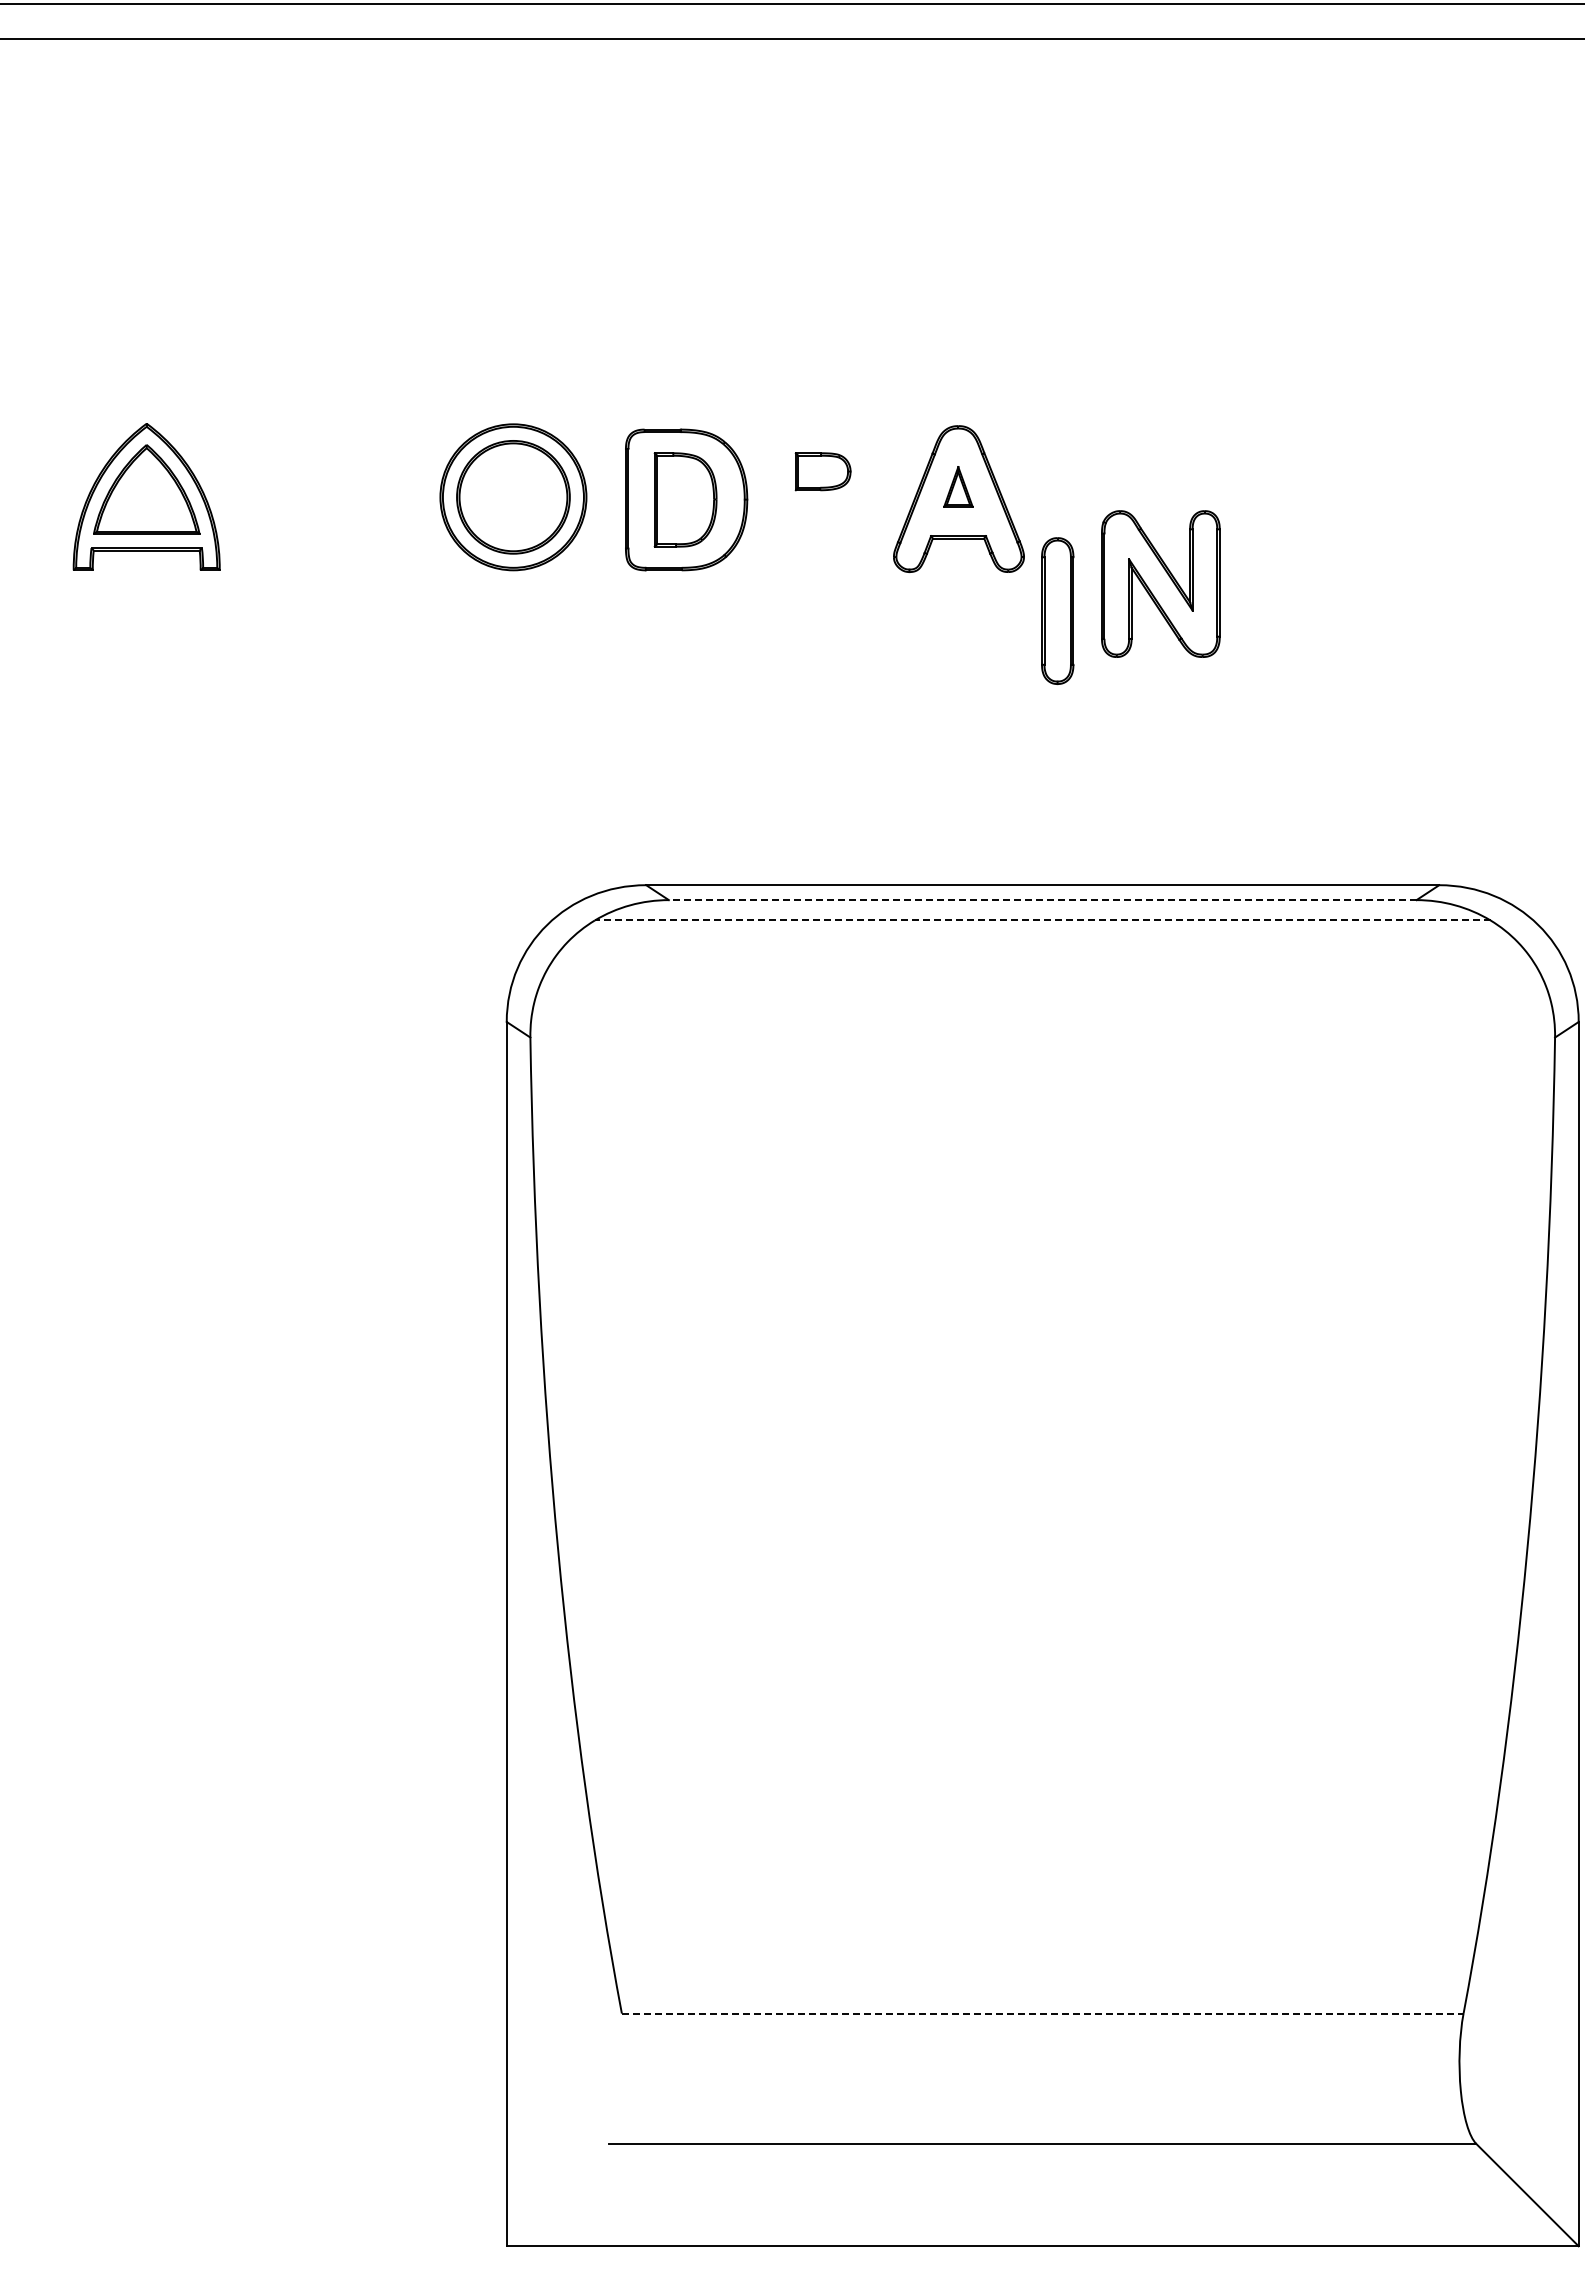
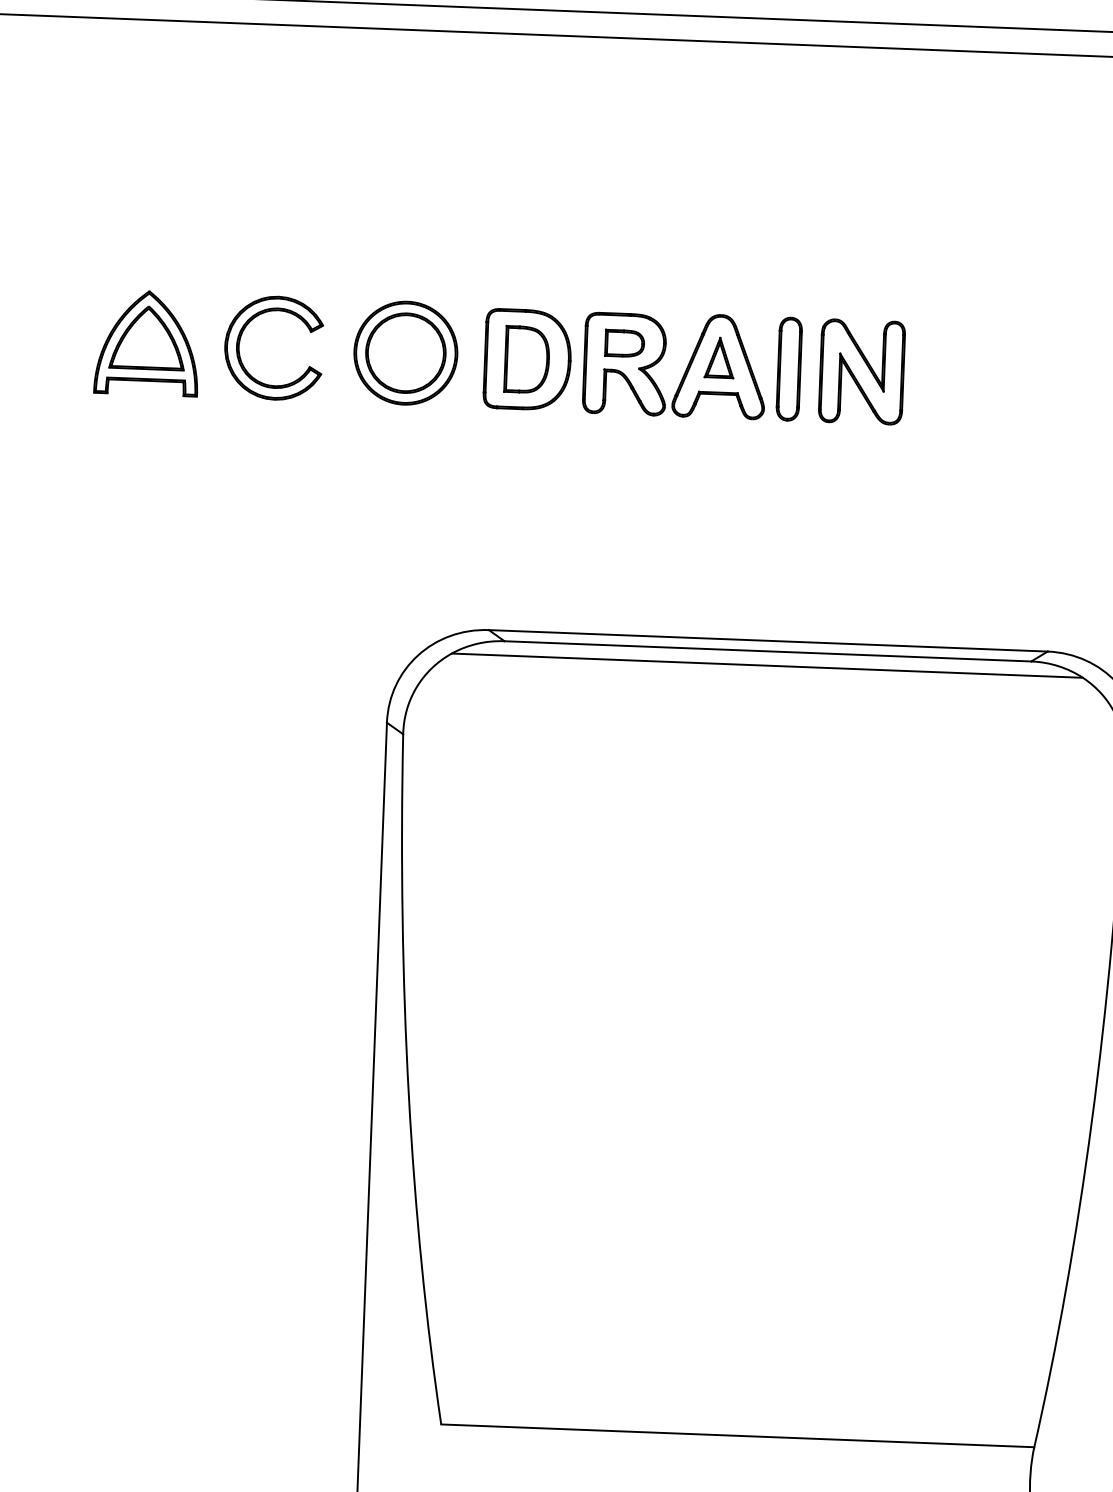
part: (958, 486) -> (719, 357), size x1.43
part: (277, 497) -> (239, 346), added
part: (825, 500) -> (625, 363), added
part: (1160, 583) -> (861, 371), moved
part: (1057, 610) -> (789, 368), moved
line: (1042, 900) -> (767, 651), dashed -> solid
line: (1042, 920) -> (767, 665), dashed -> solid
line: (1042, 2013) -> (737, 1435), dashed -> solid

